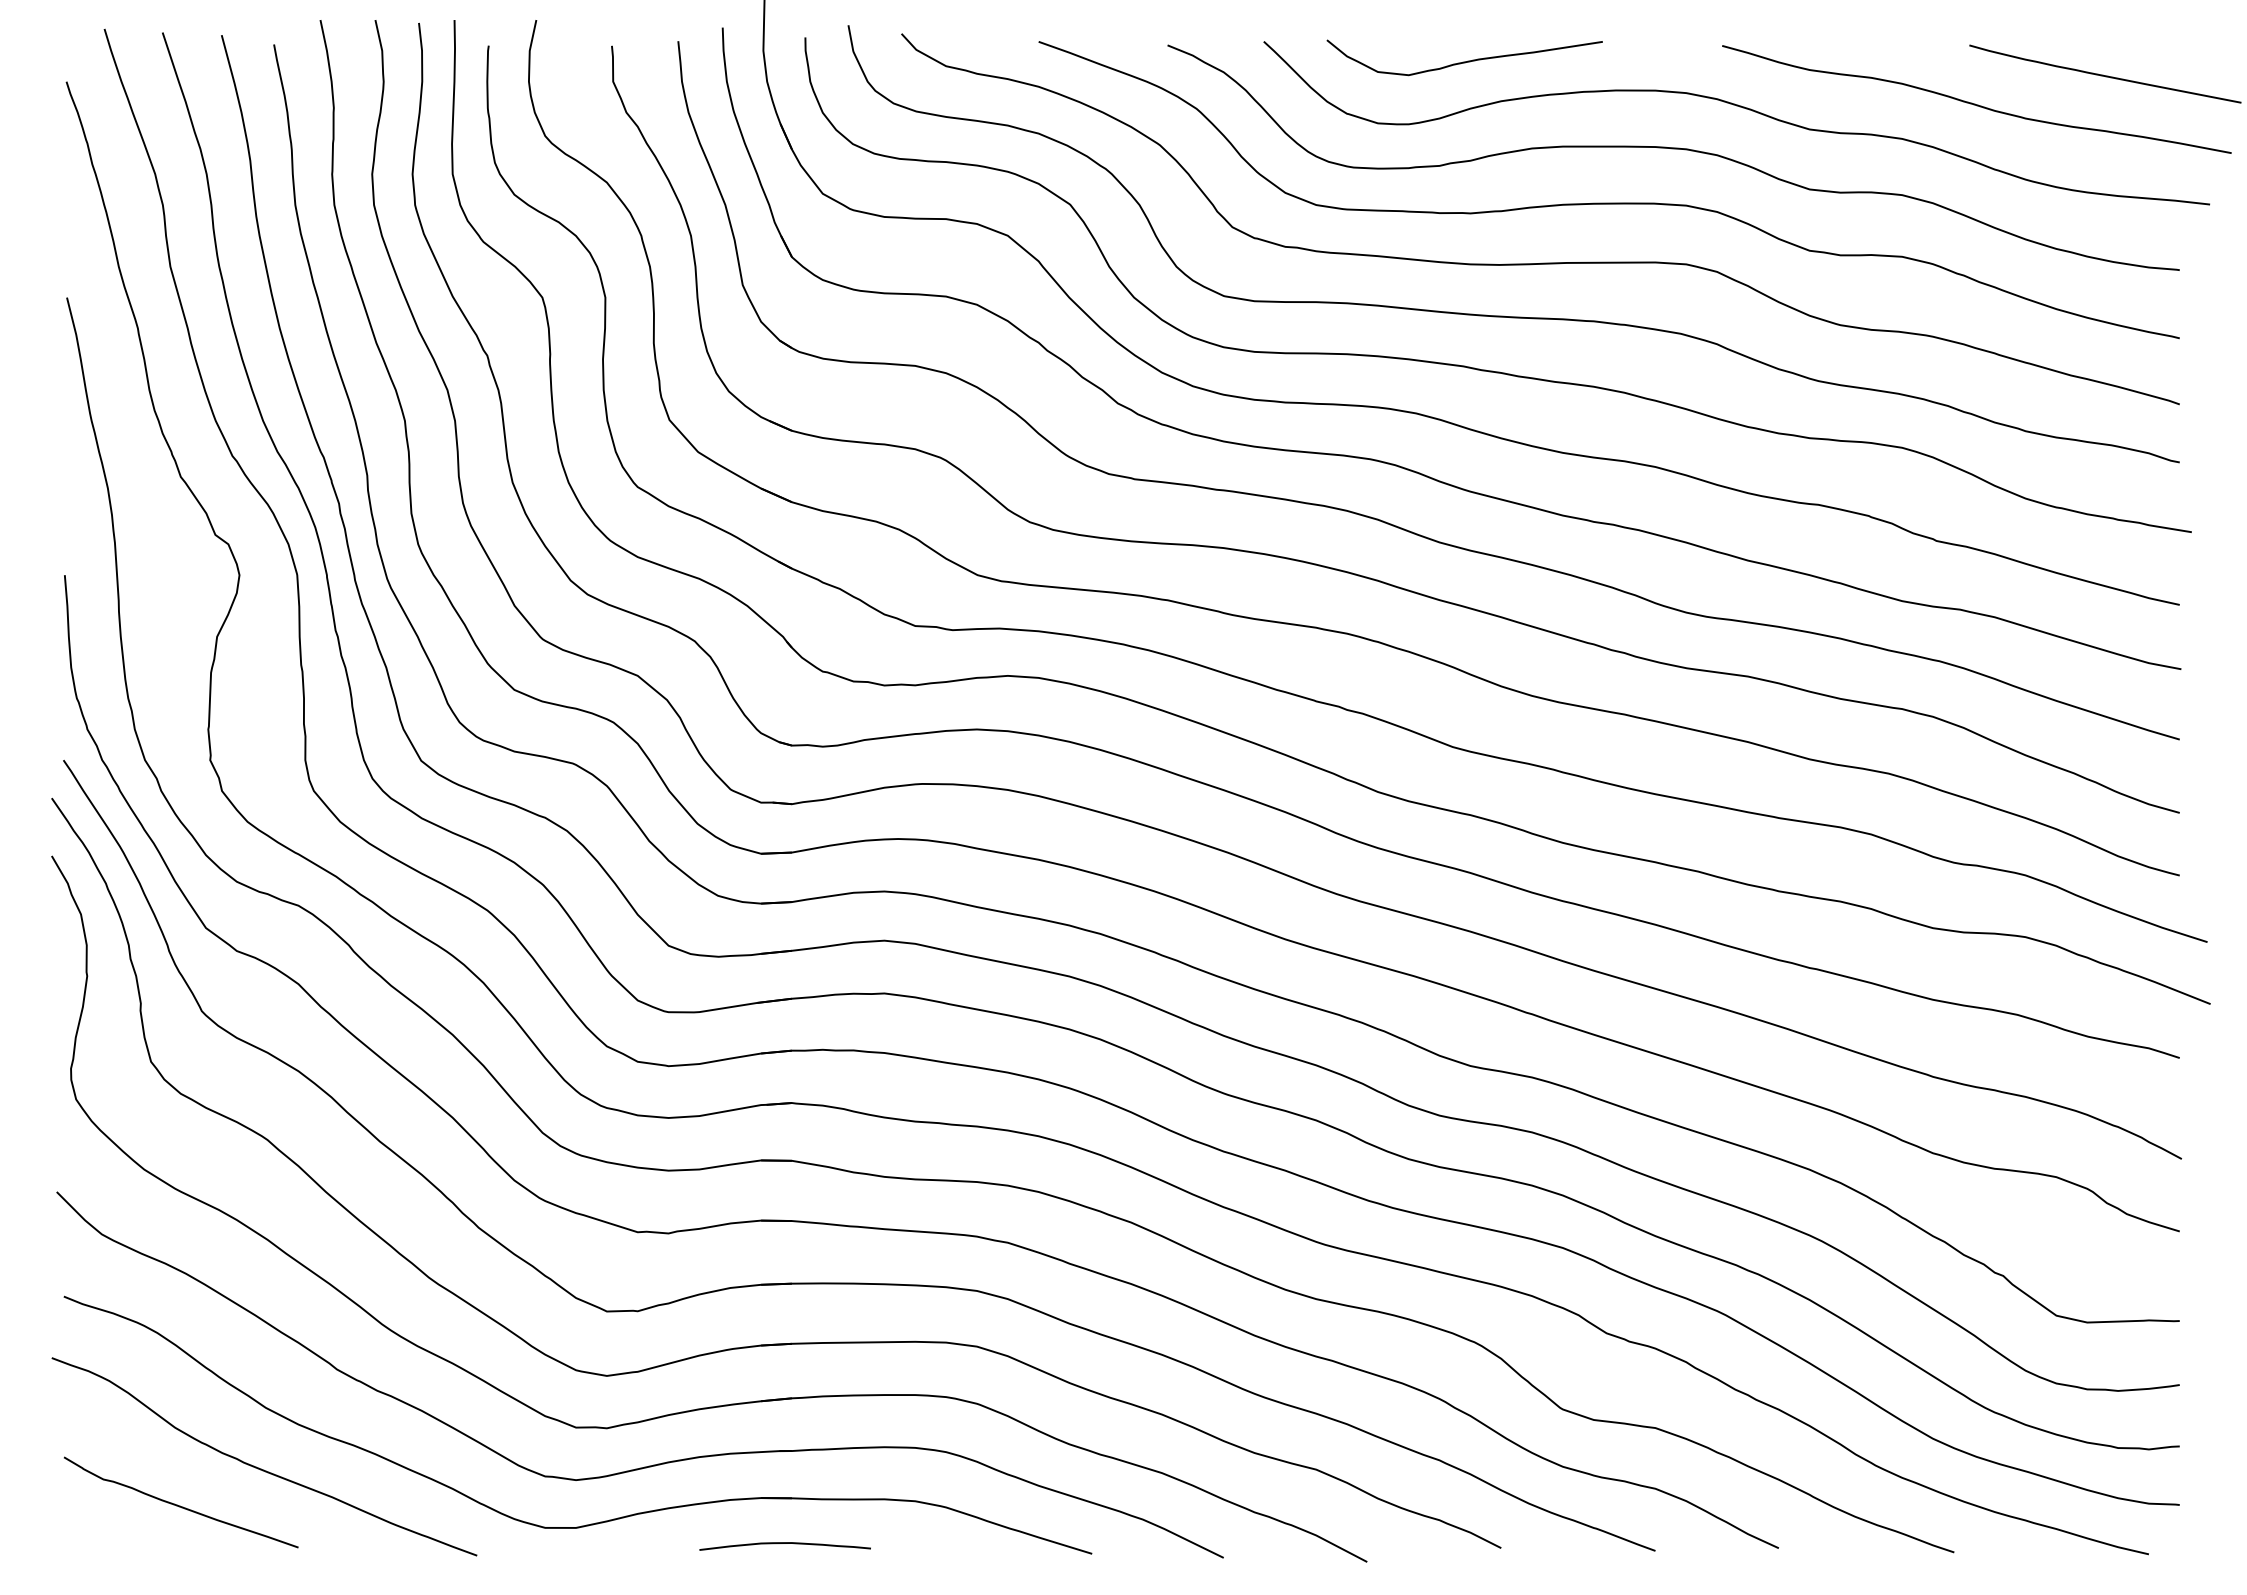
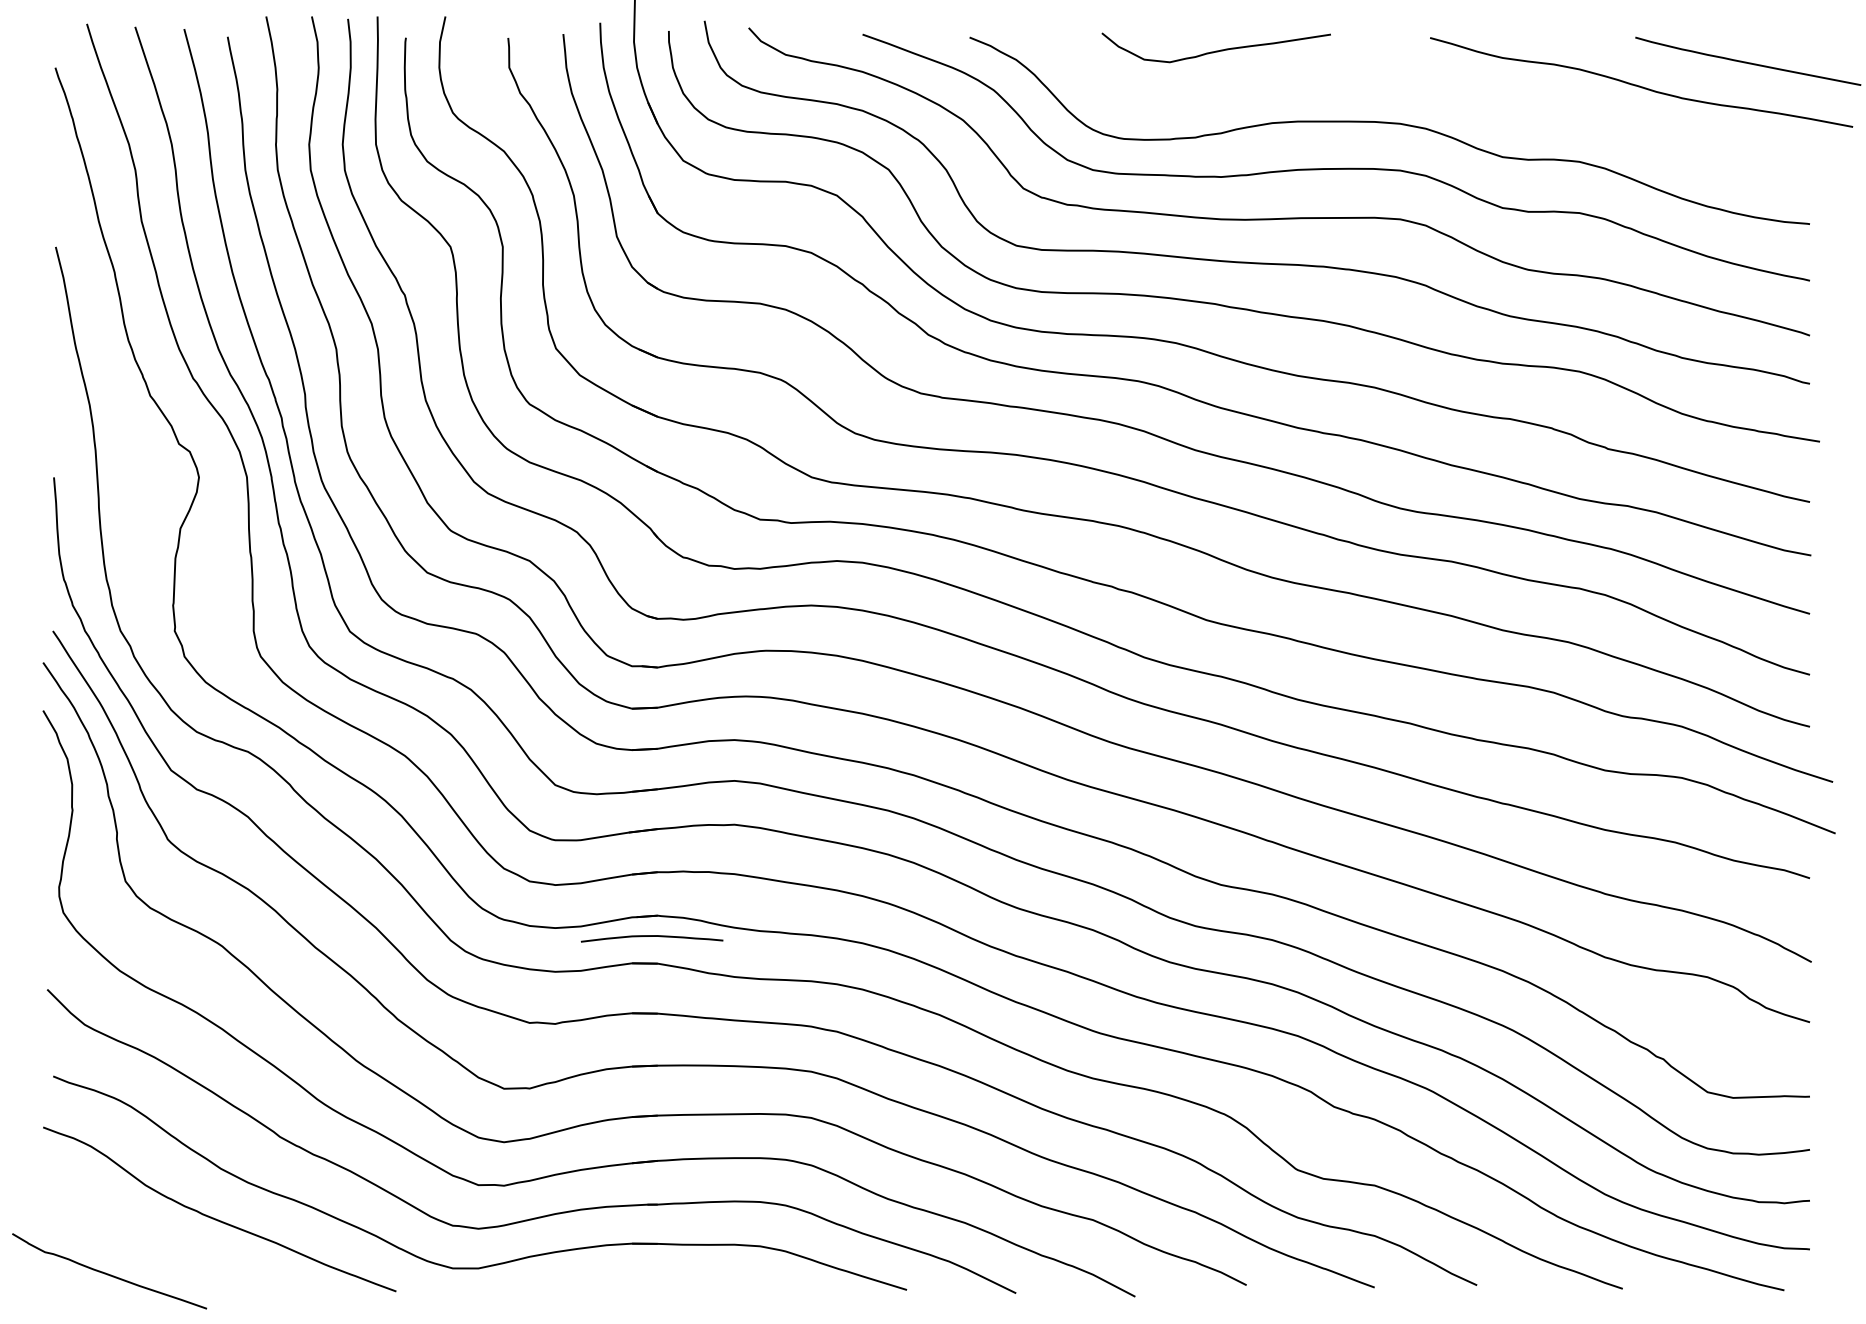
curve: (1740, 107) -> (1445, 89), removed
curve: (179, 1505) -> (108, 1273), moved
curve: (784, 1543) -> (651, 936), moved

